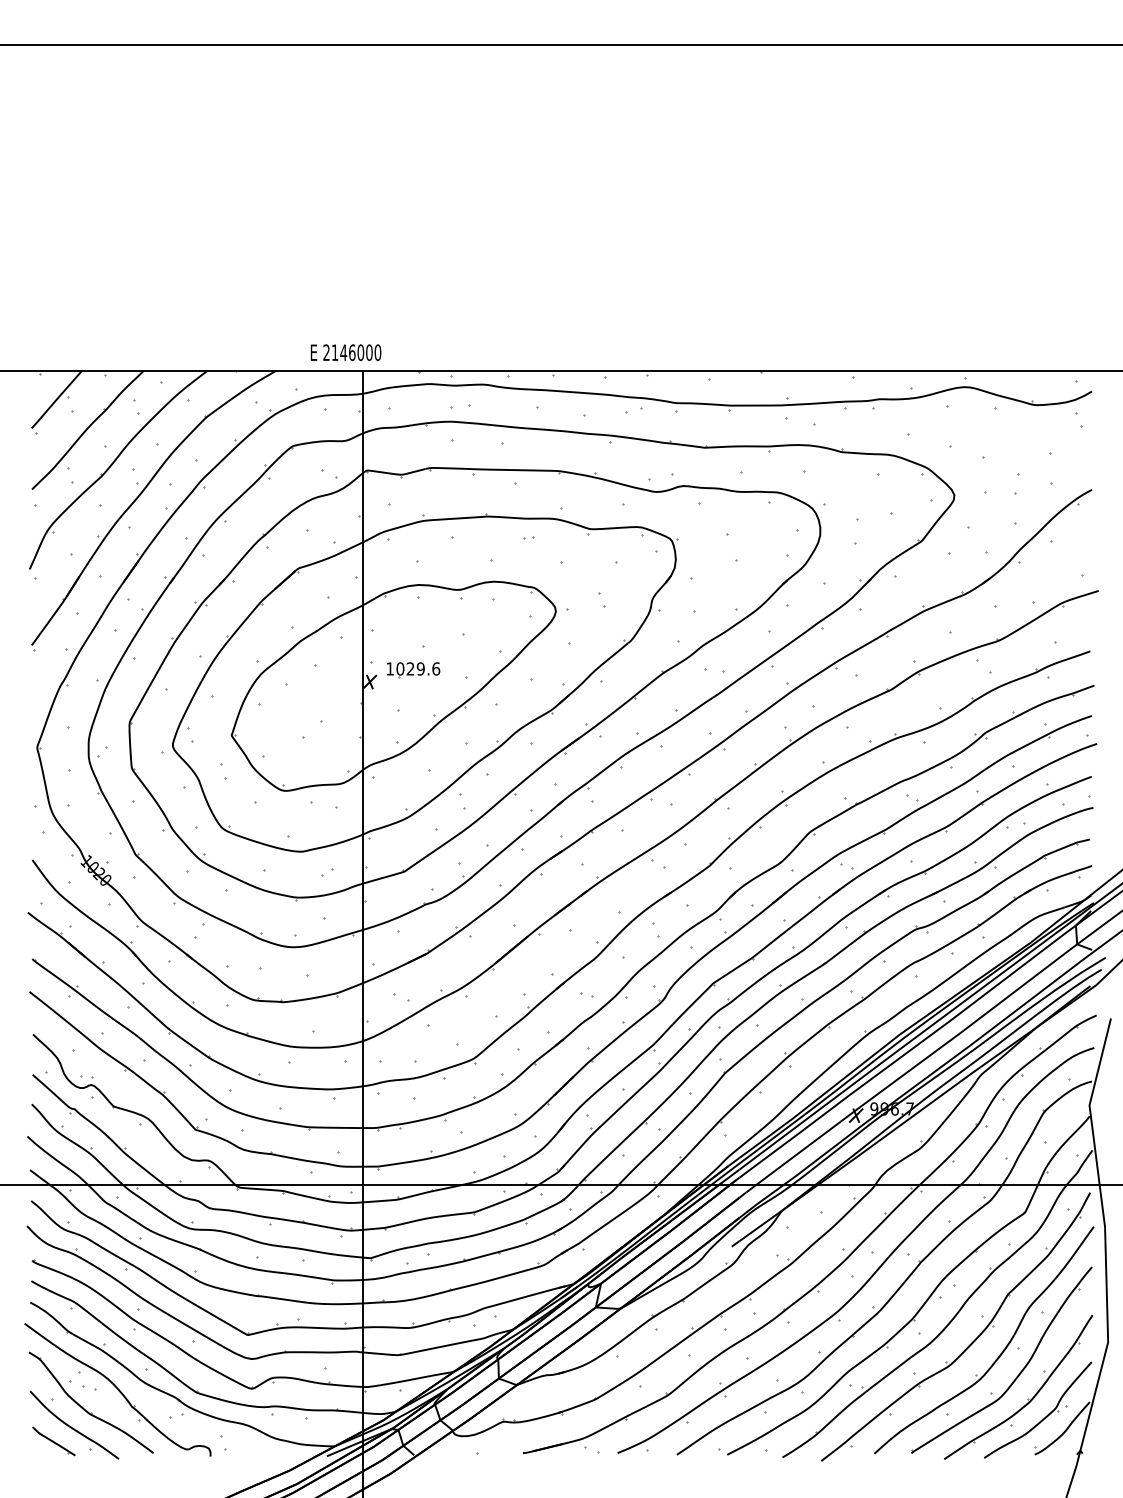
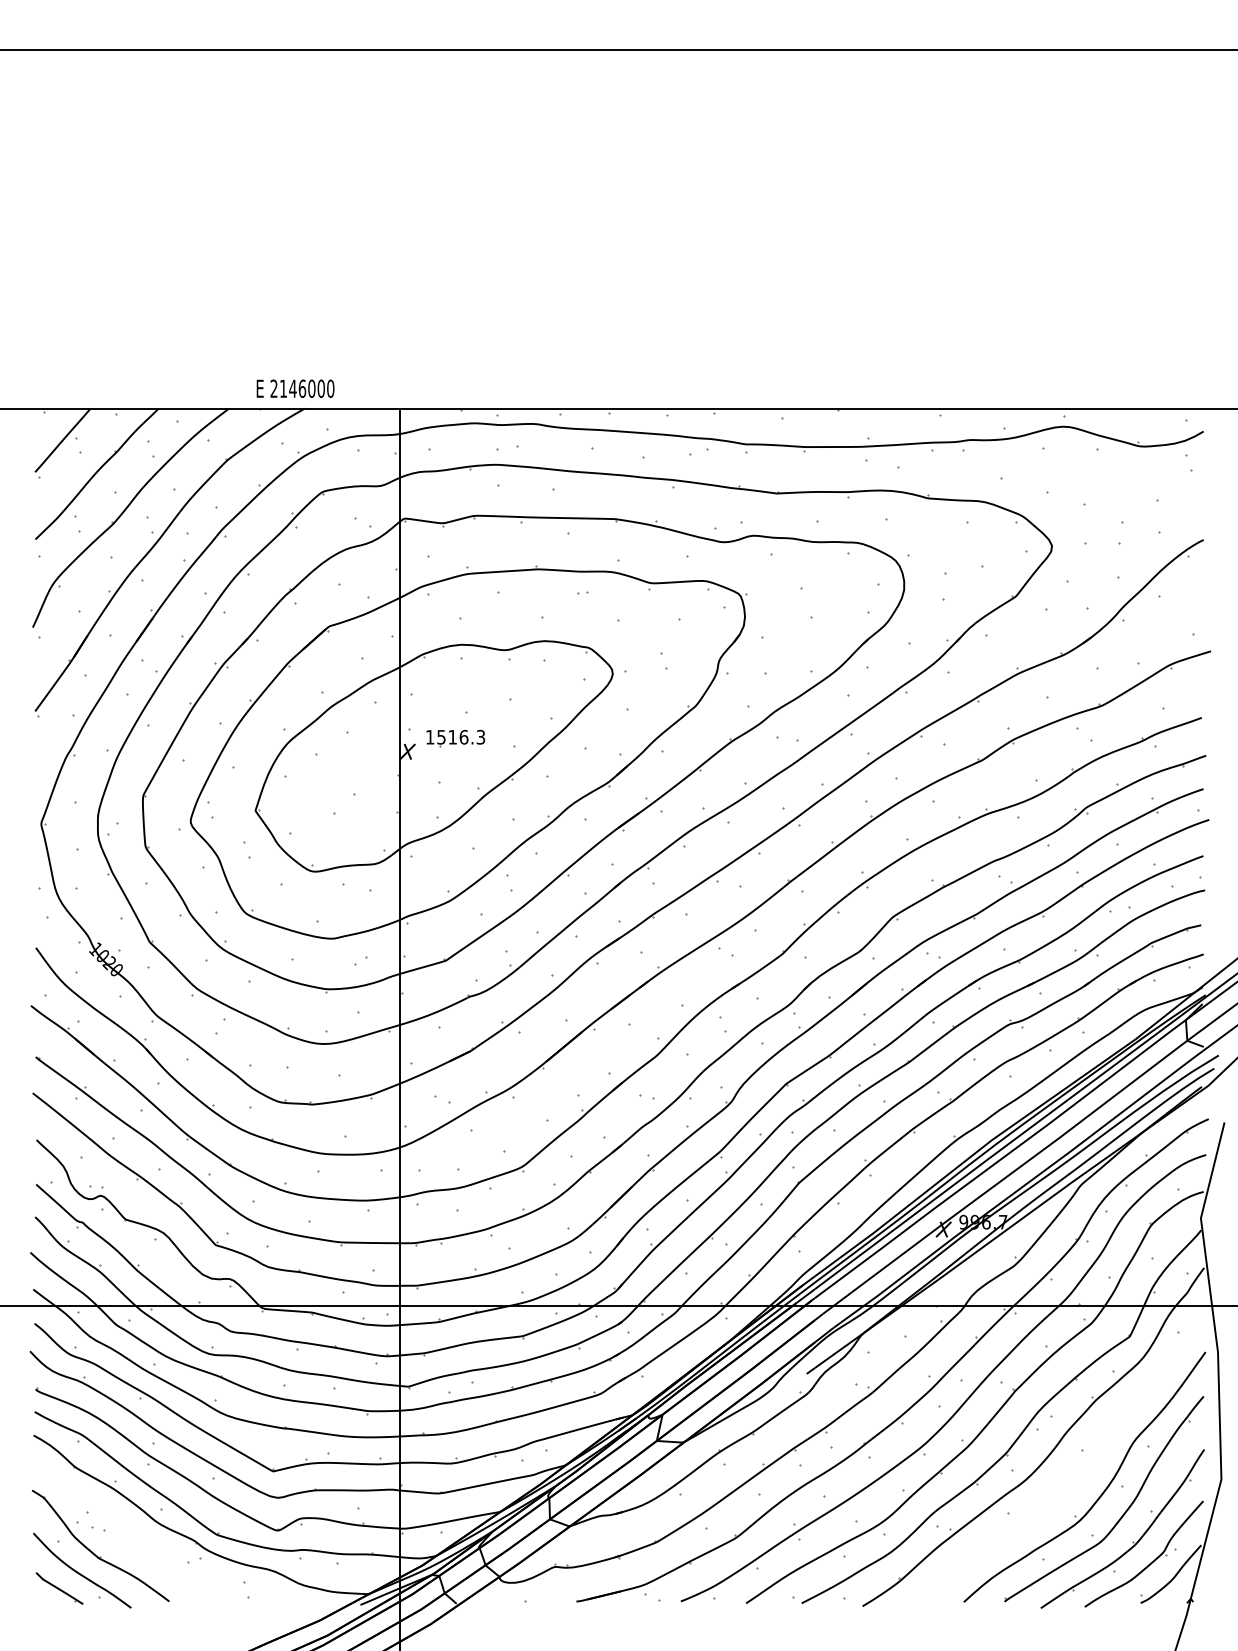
text: (345, 352) -> (295, 388), moved
text: (418, 668) -> (461, 736), 1029.6 -> 1516.3
part: (972, 1342) -> (1071, 1479), removed
part: (118, 1389) -> (130, 1531), removed

